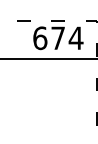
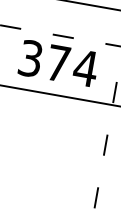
text: (40, 38) -> (31, 59), 674 -> 374

